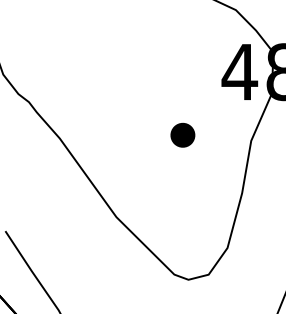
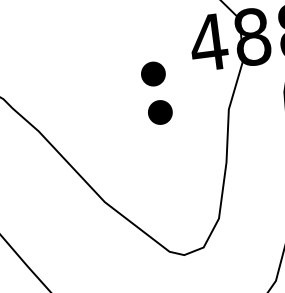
part: (180, 95) -> (152, 73), added

